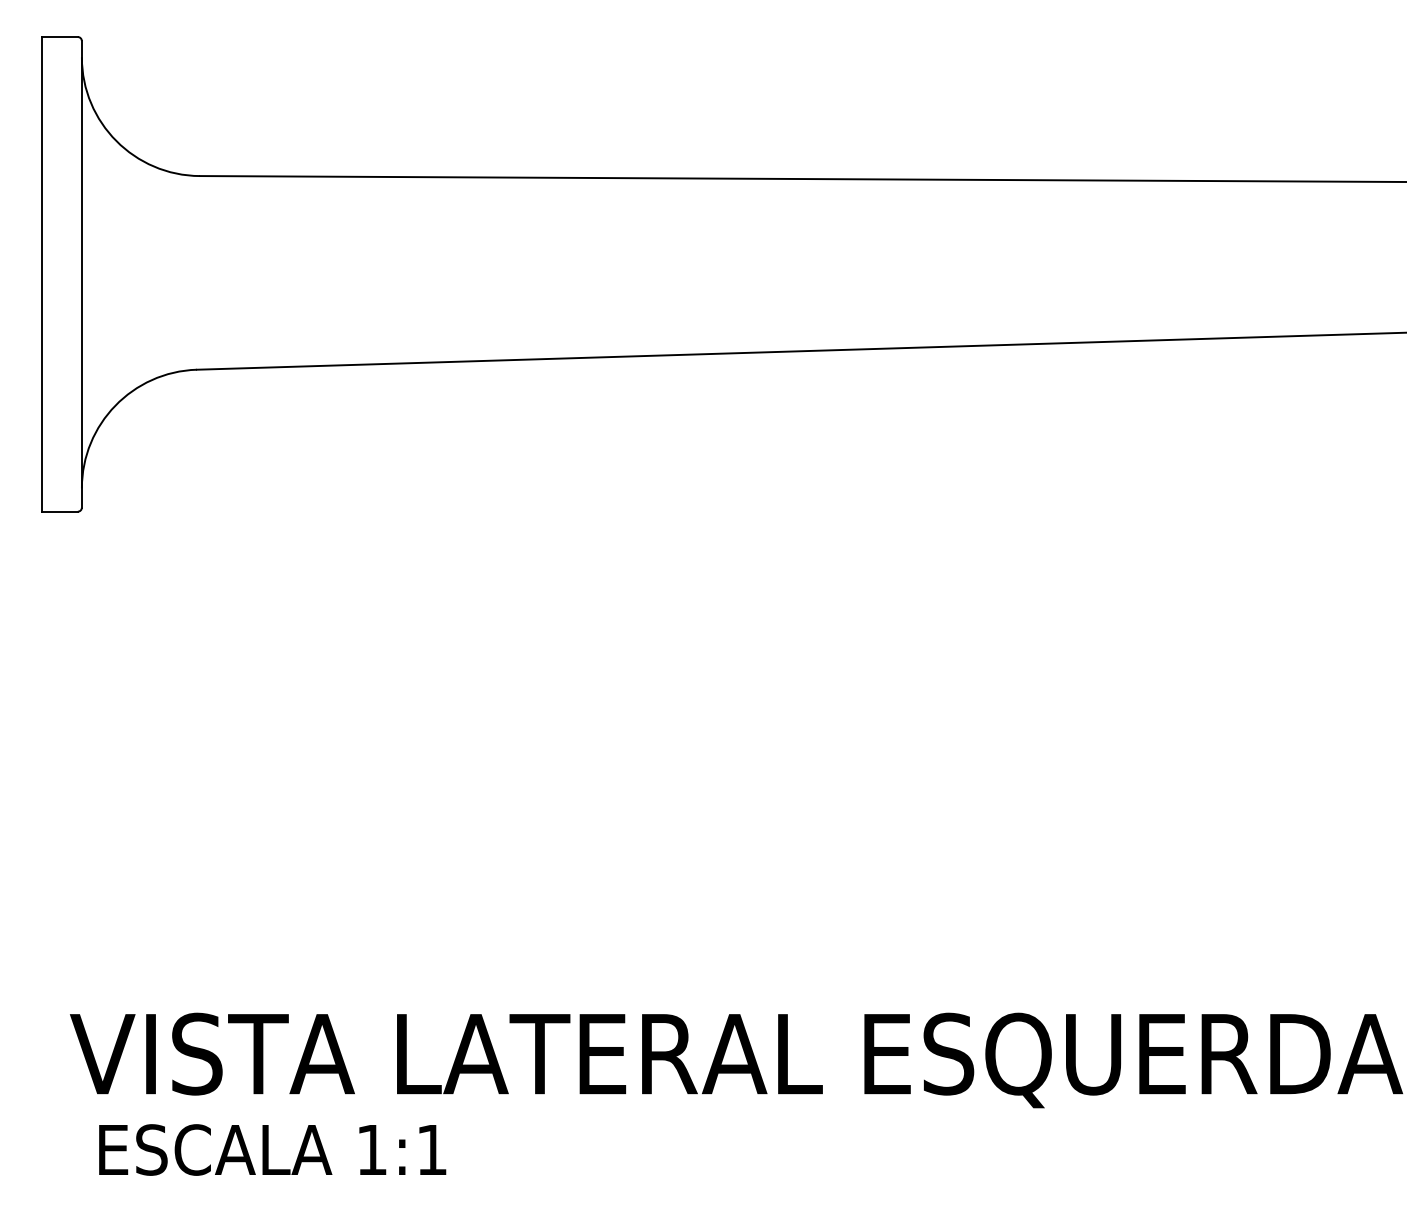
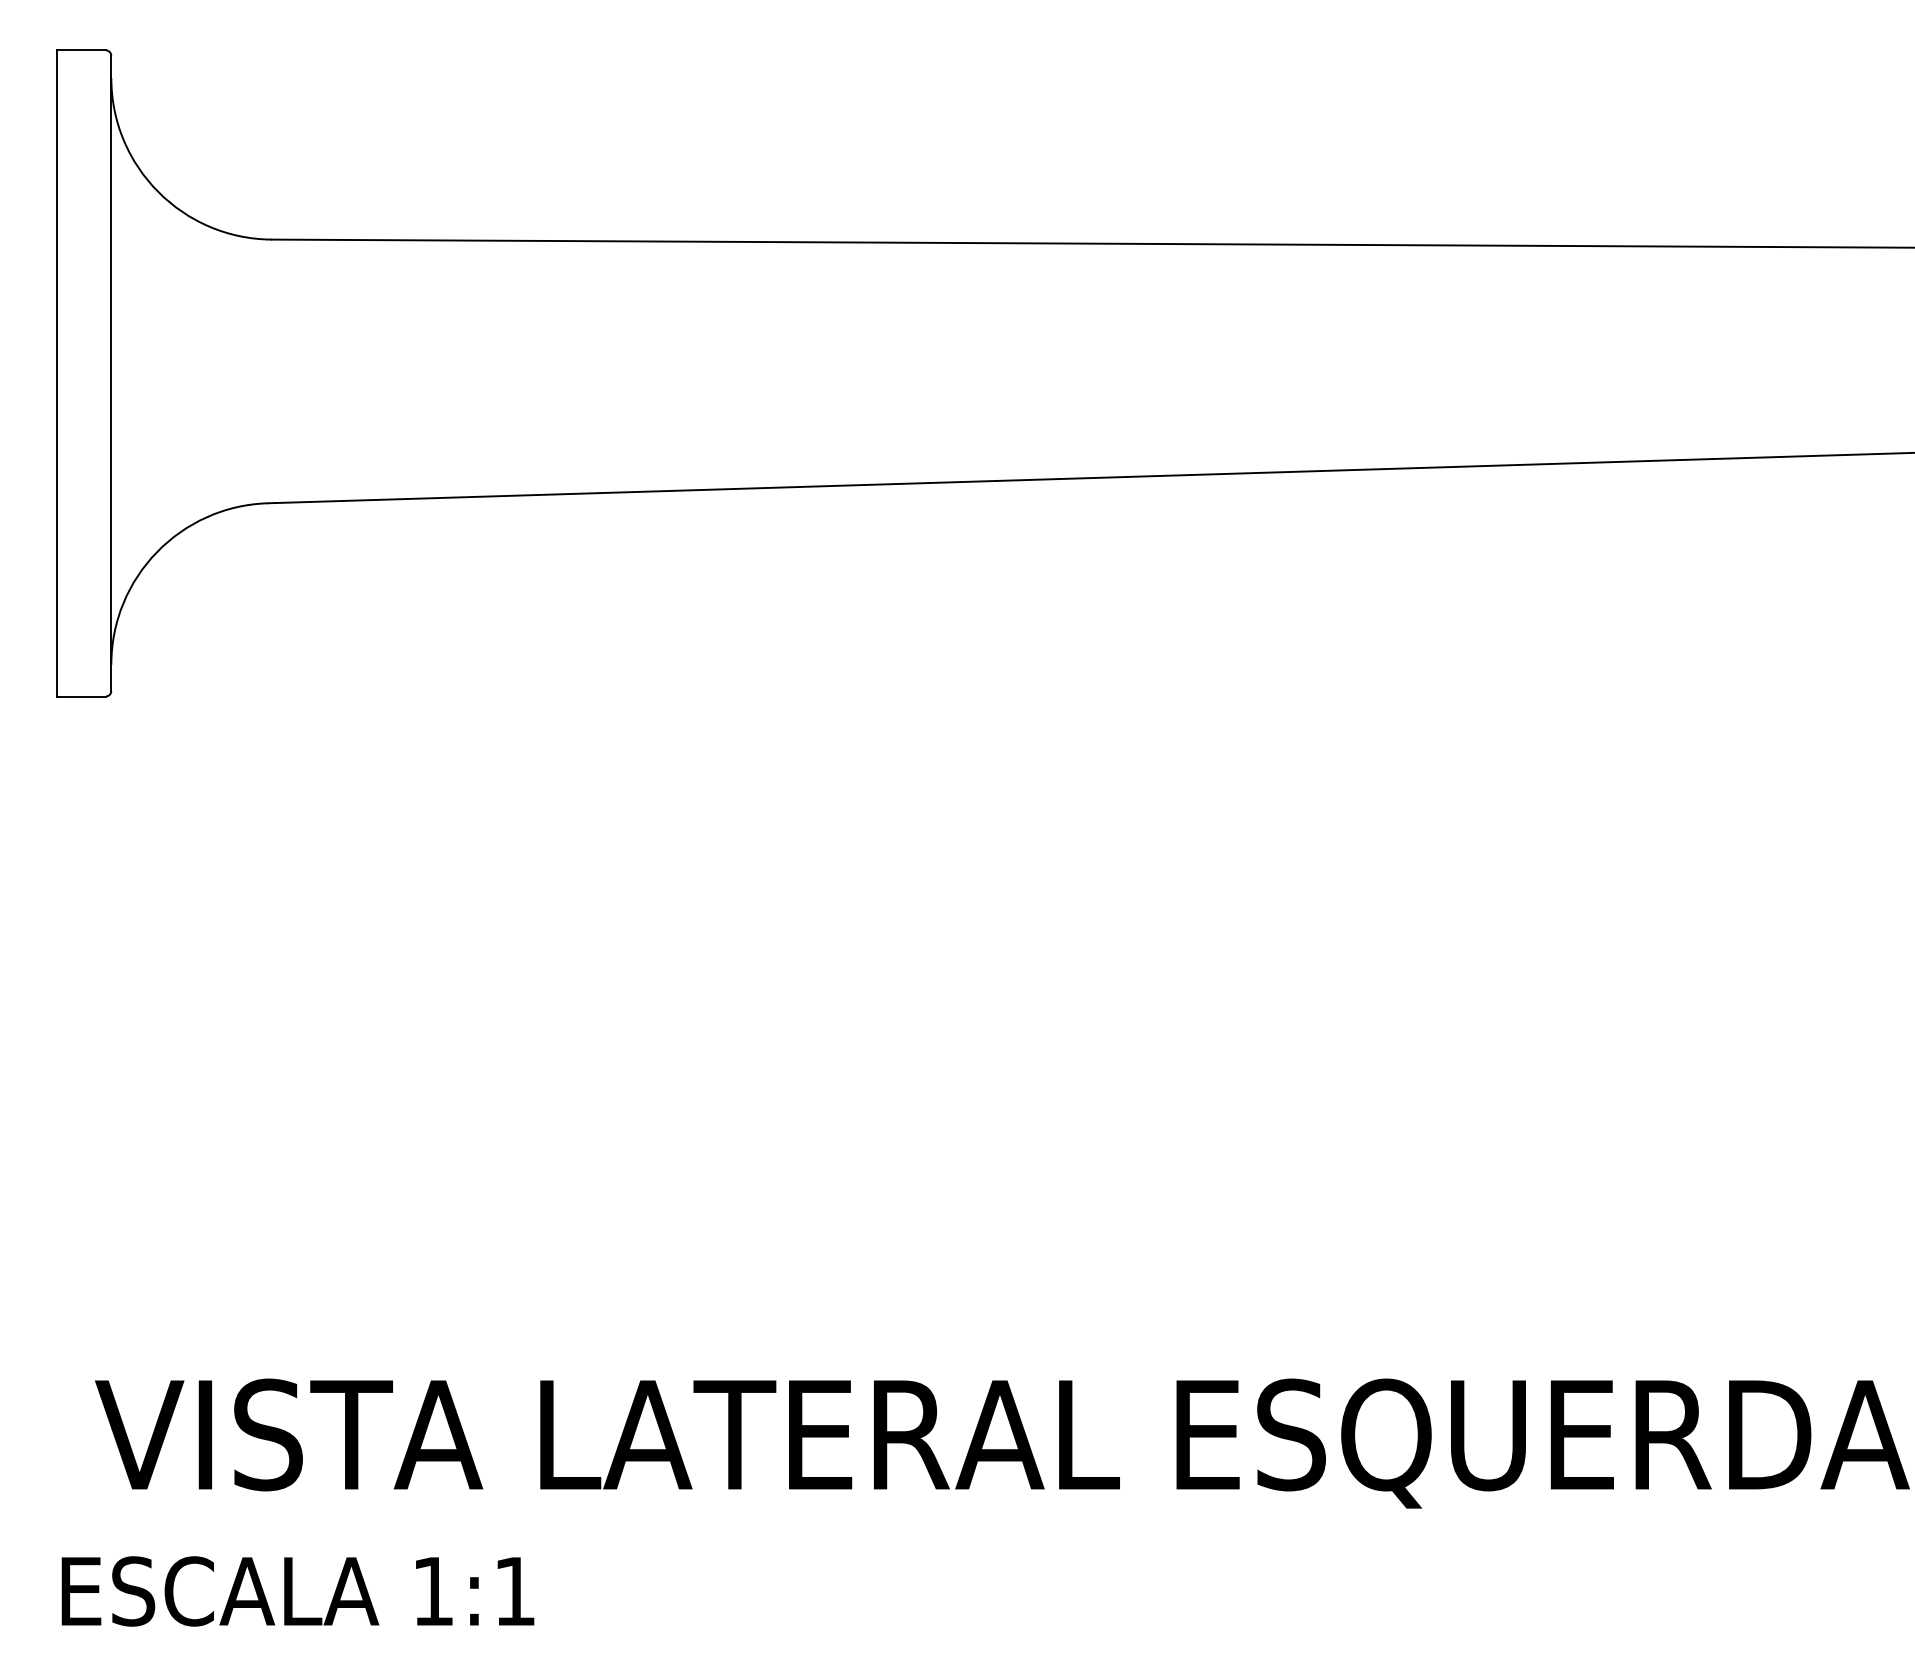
text: (272, 1150) -> (297, 1591), moved

